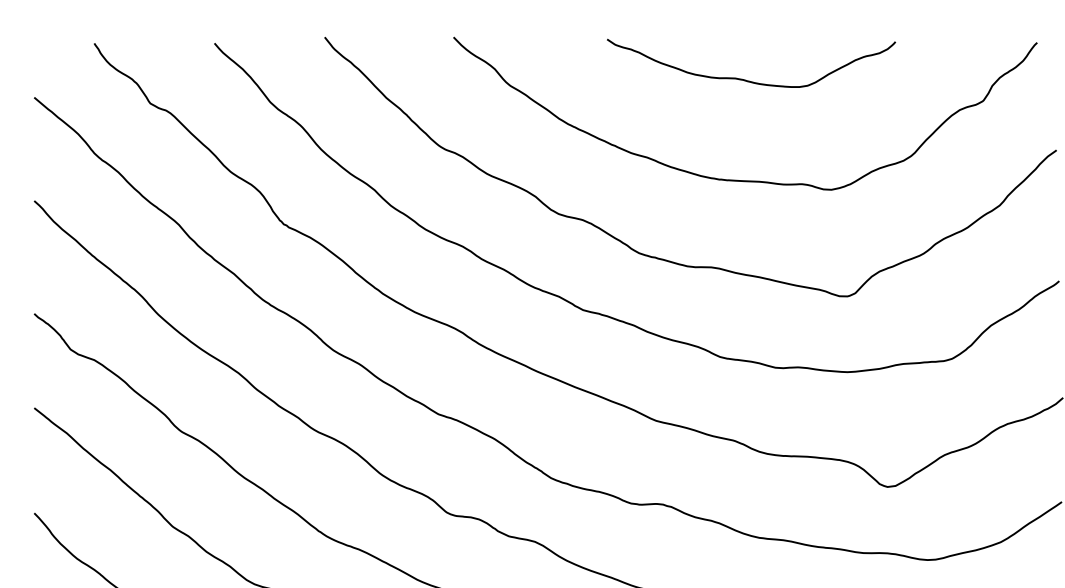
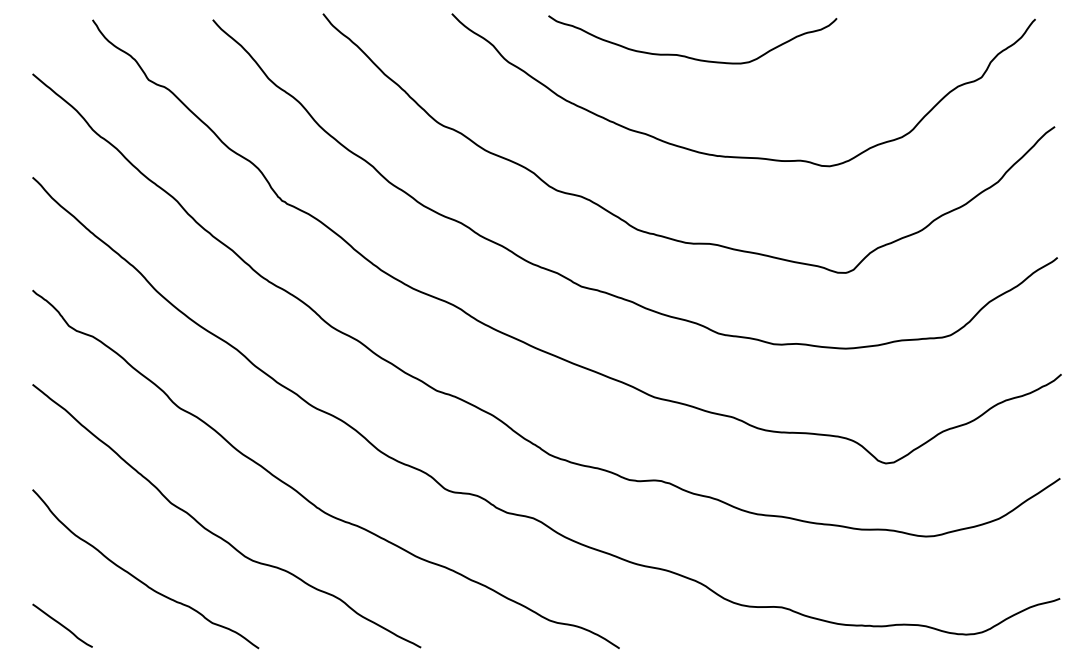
curve: (744, 79) -> (685, 55), moved

